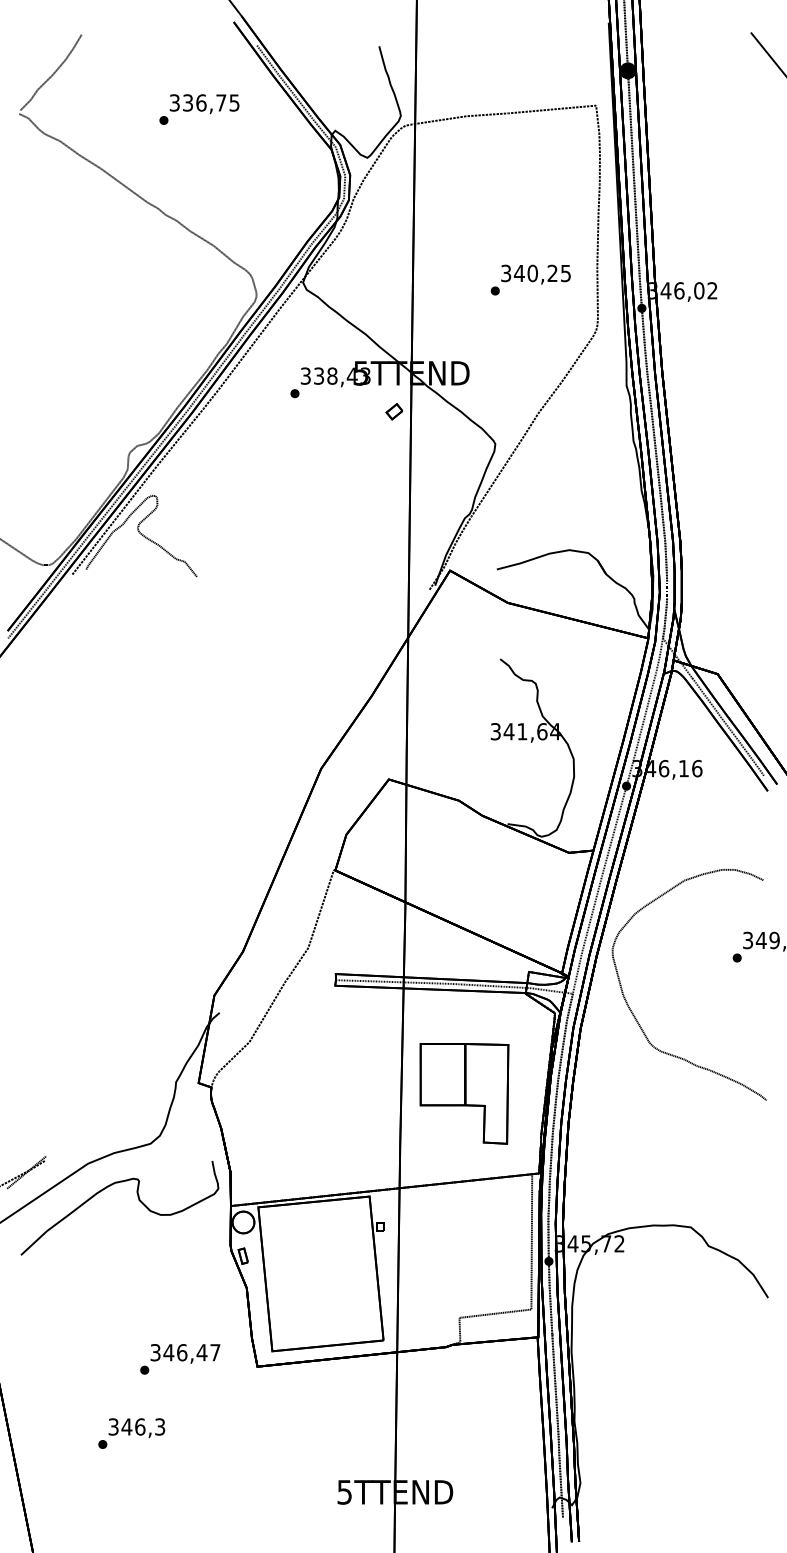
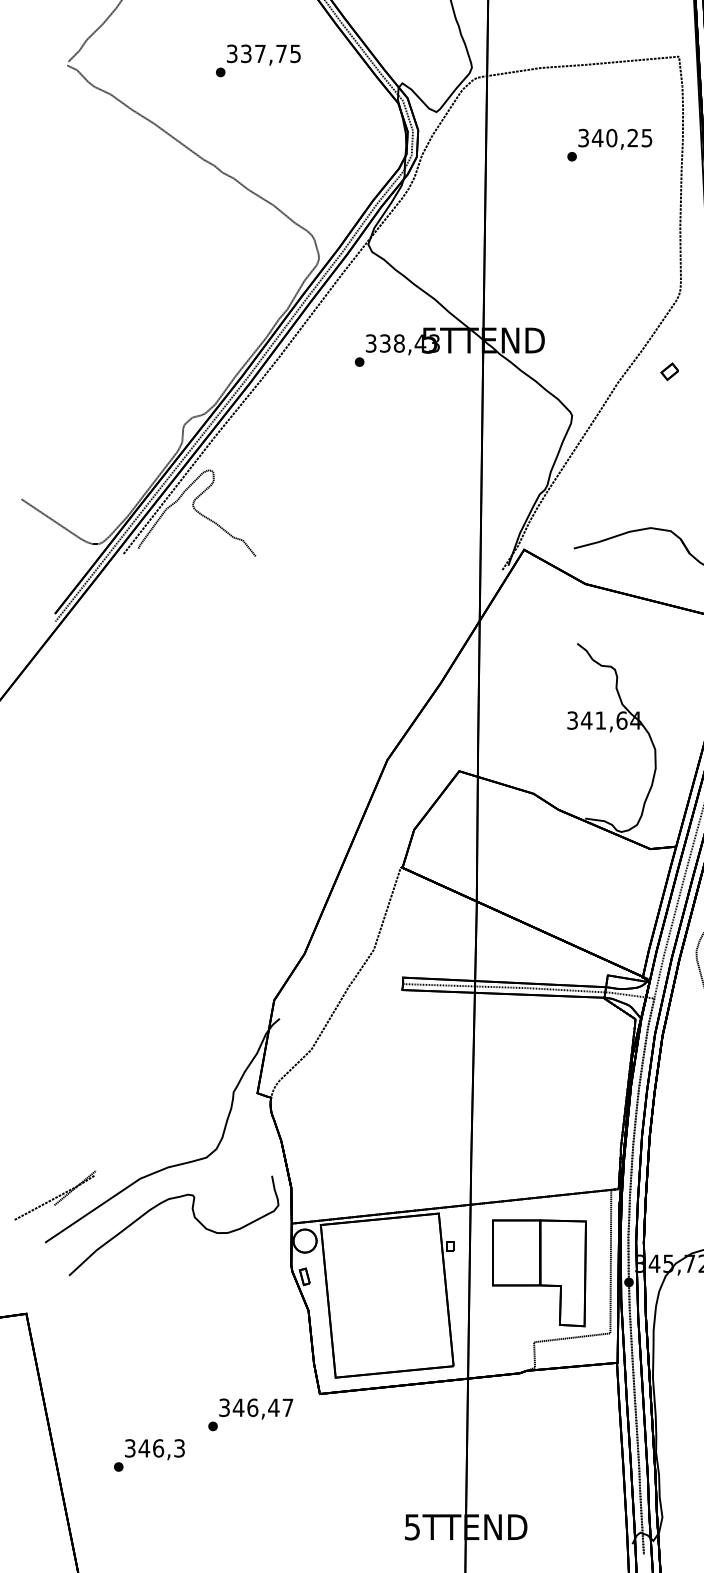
text: (201, 102) -> (260, 53), 336,75 -> 337,75
text: (530, 279) -> (609, 144), moved
part: (394, 411) -> (669, 371), moved
part: (464, 1093) -> (539, 1272), moved
text: (180, 1359) -> (250, 1415), moved
text: (131, 1433) -> (149, 1455), moved

